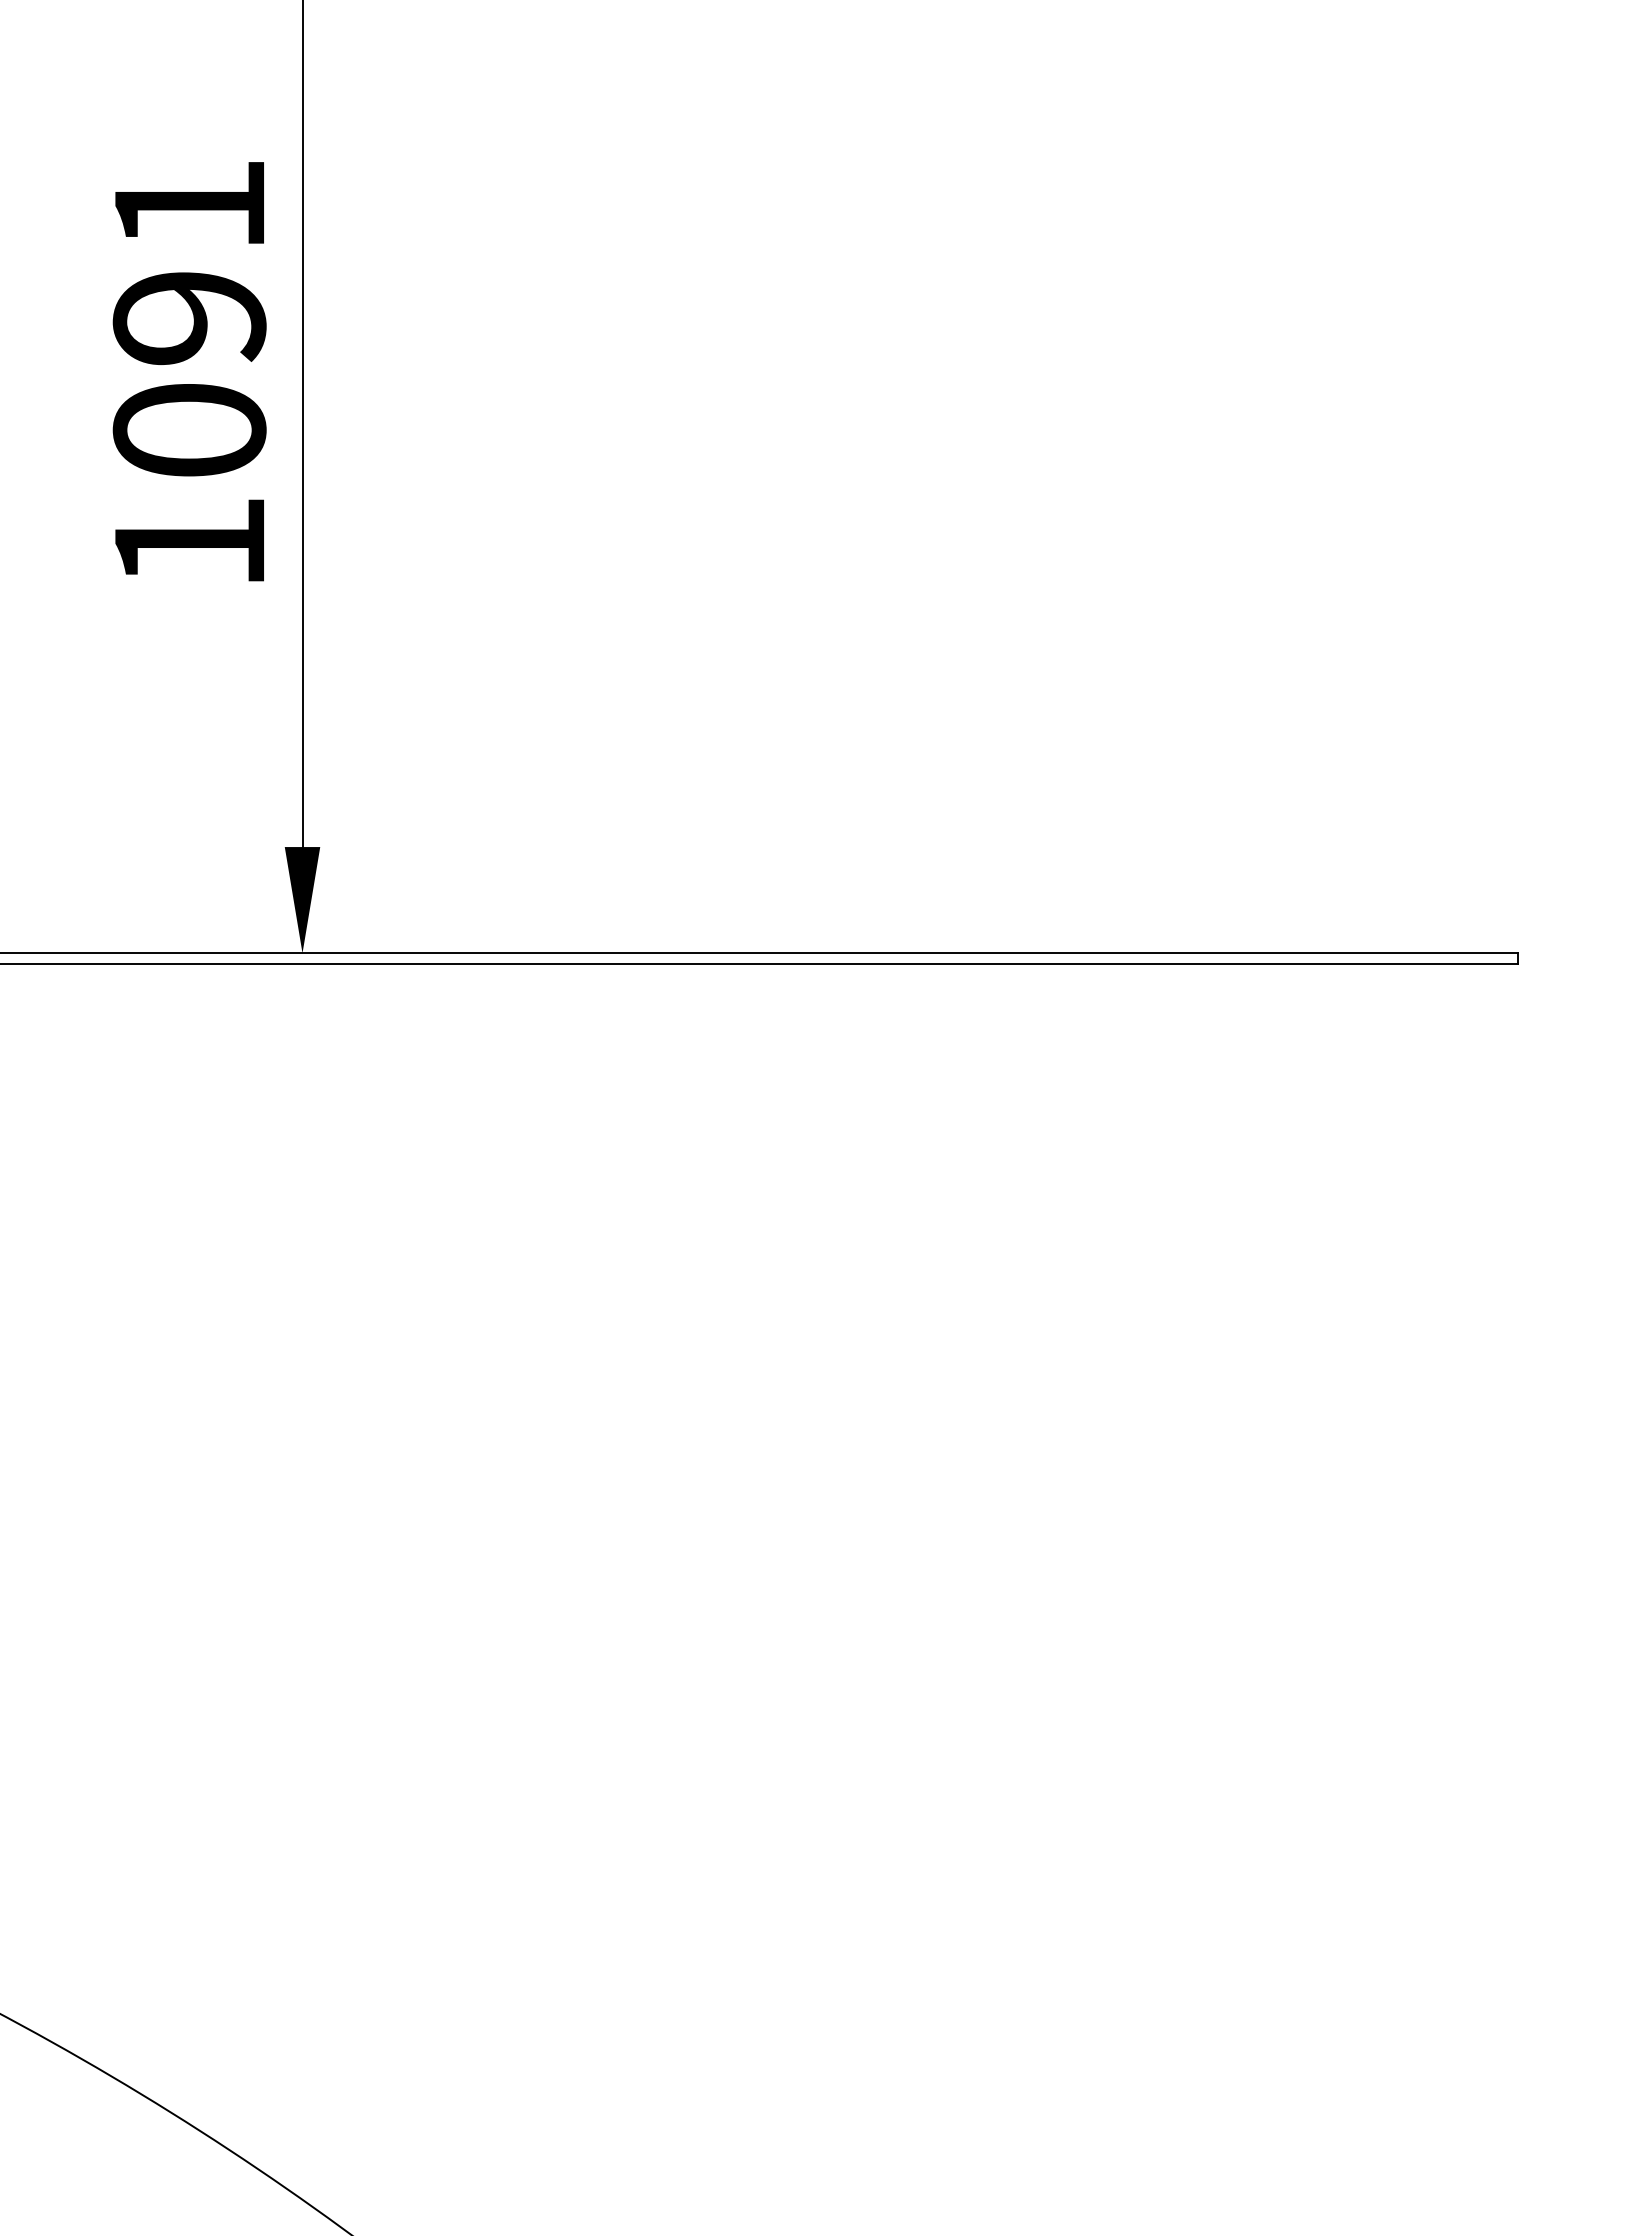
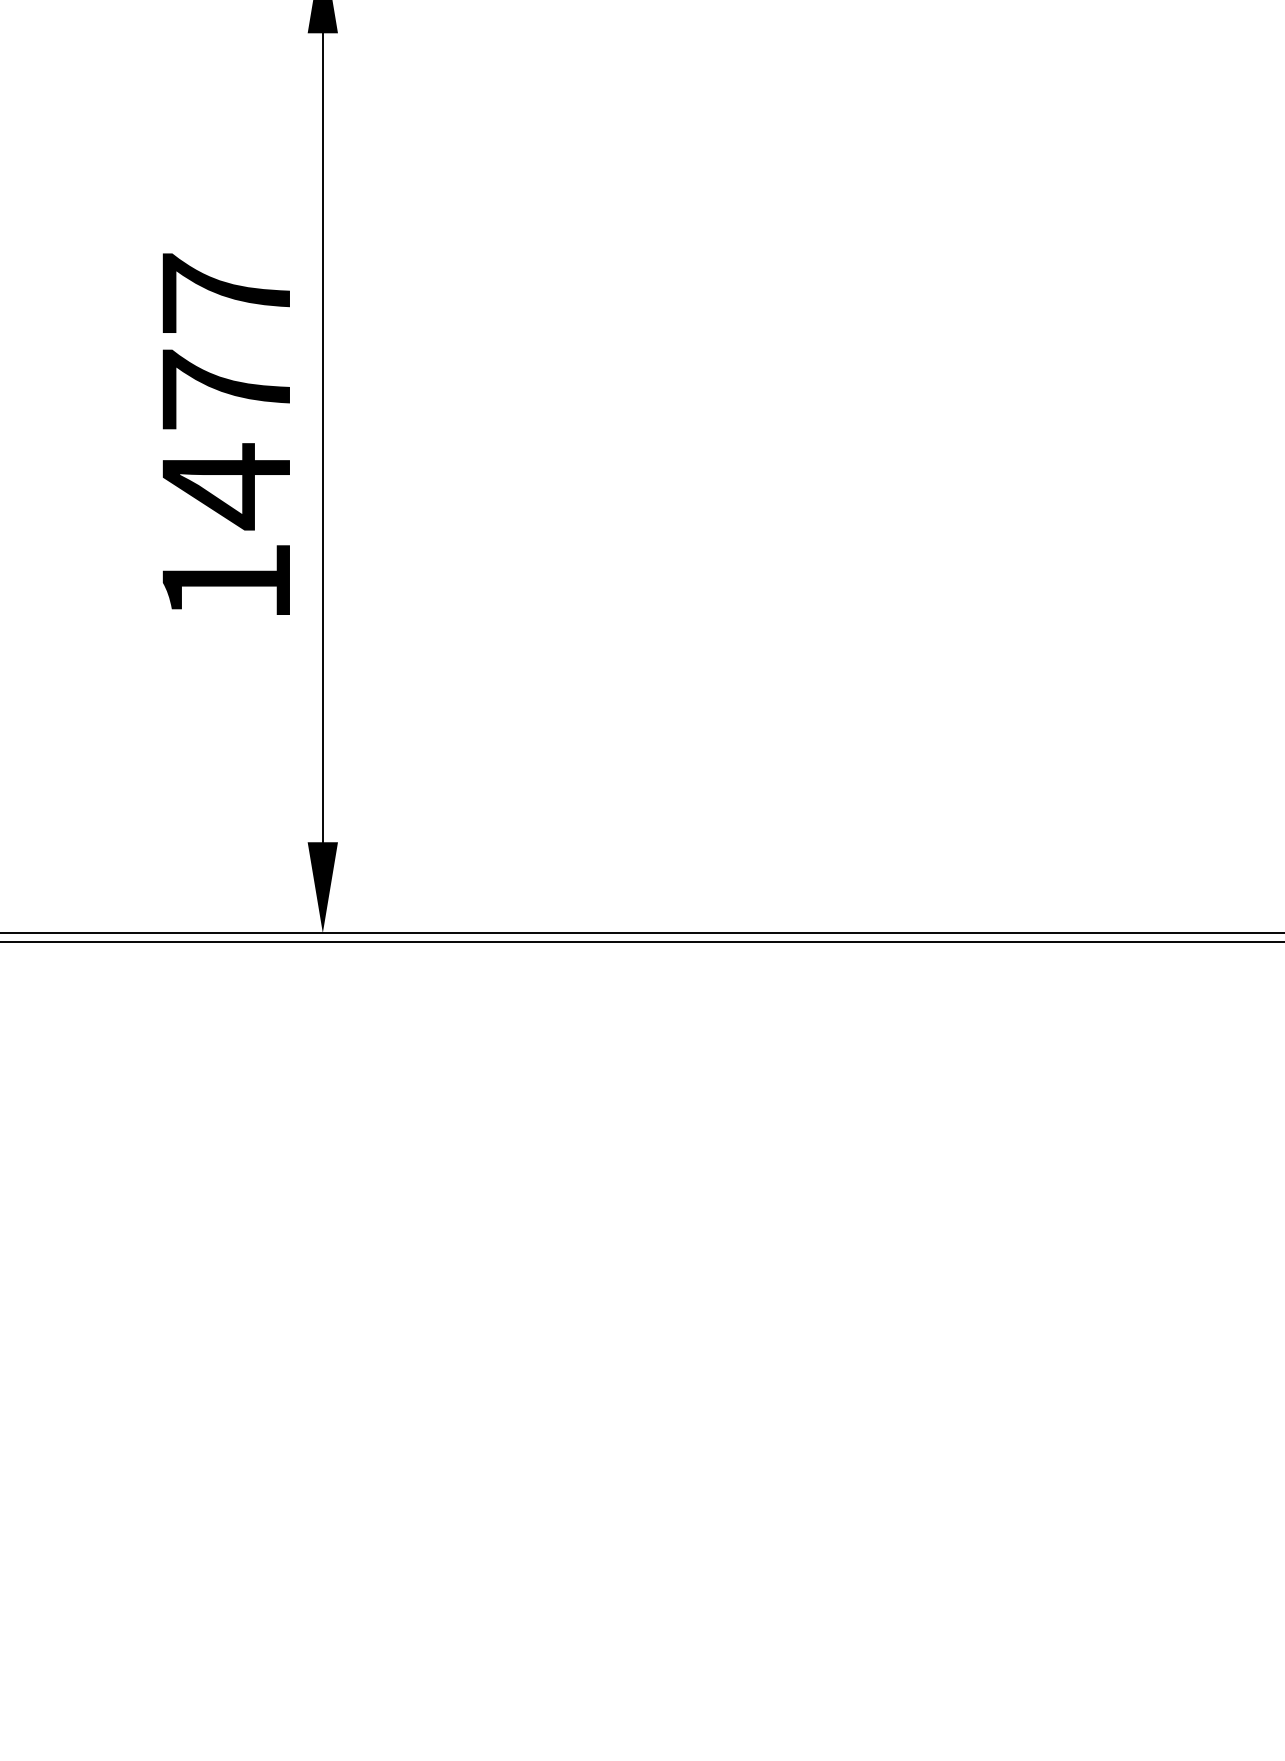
text: (189, 320) -> (226, 392), 1091 -> 1477

